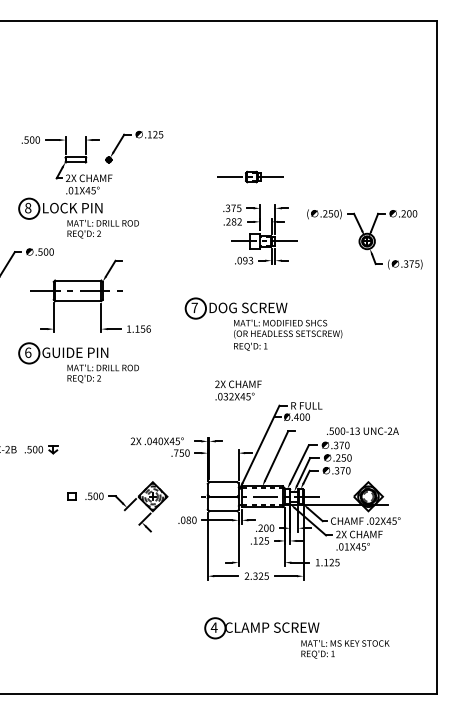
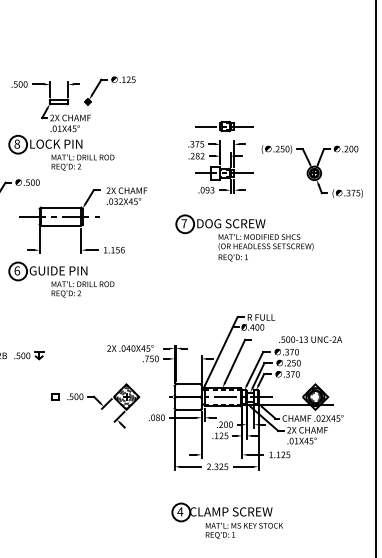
part: (250, 176) -> (224, 126), moved
part: (263, 323) -> (244, 237), moved
text: (238, 390) -> (127, 196), moved
text: (345, 649) -> (244, 531), moved

